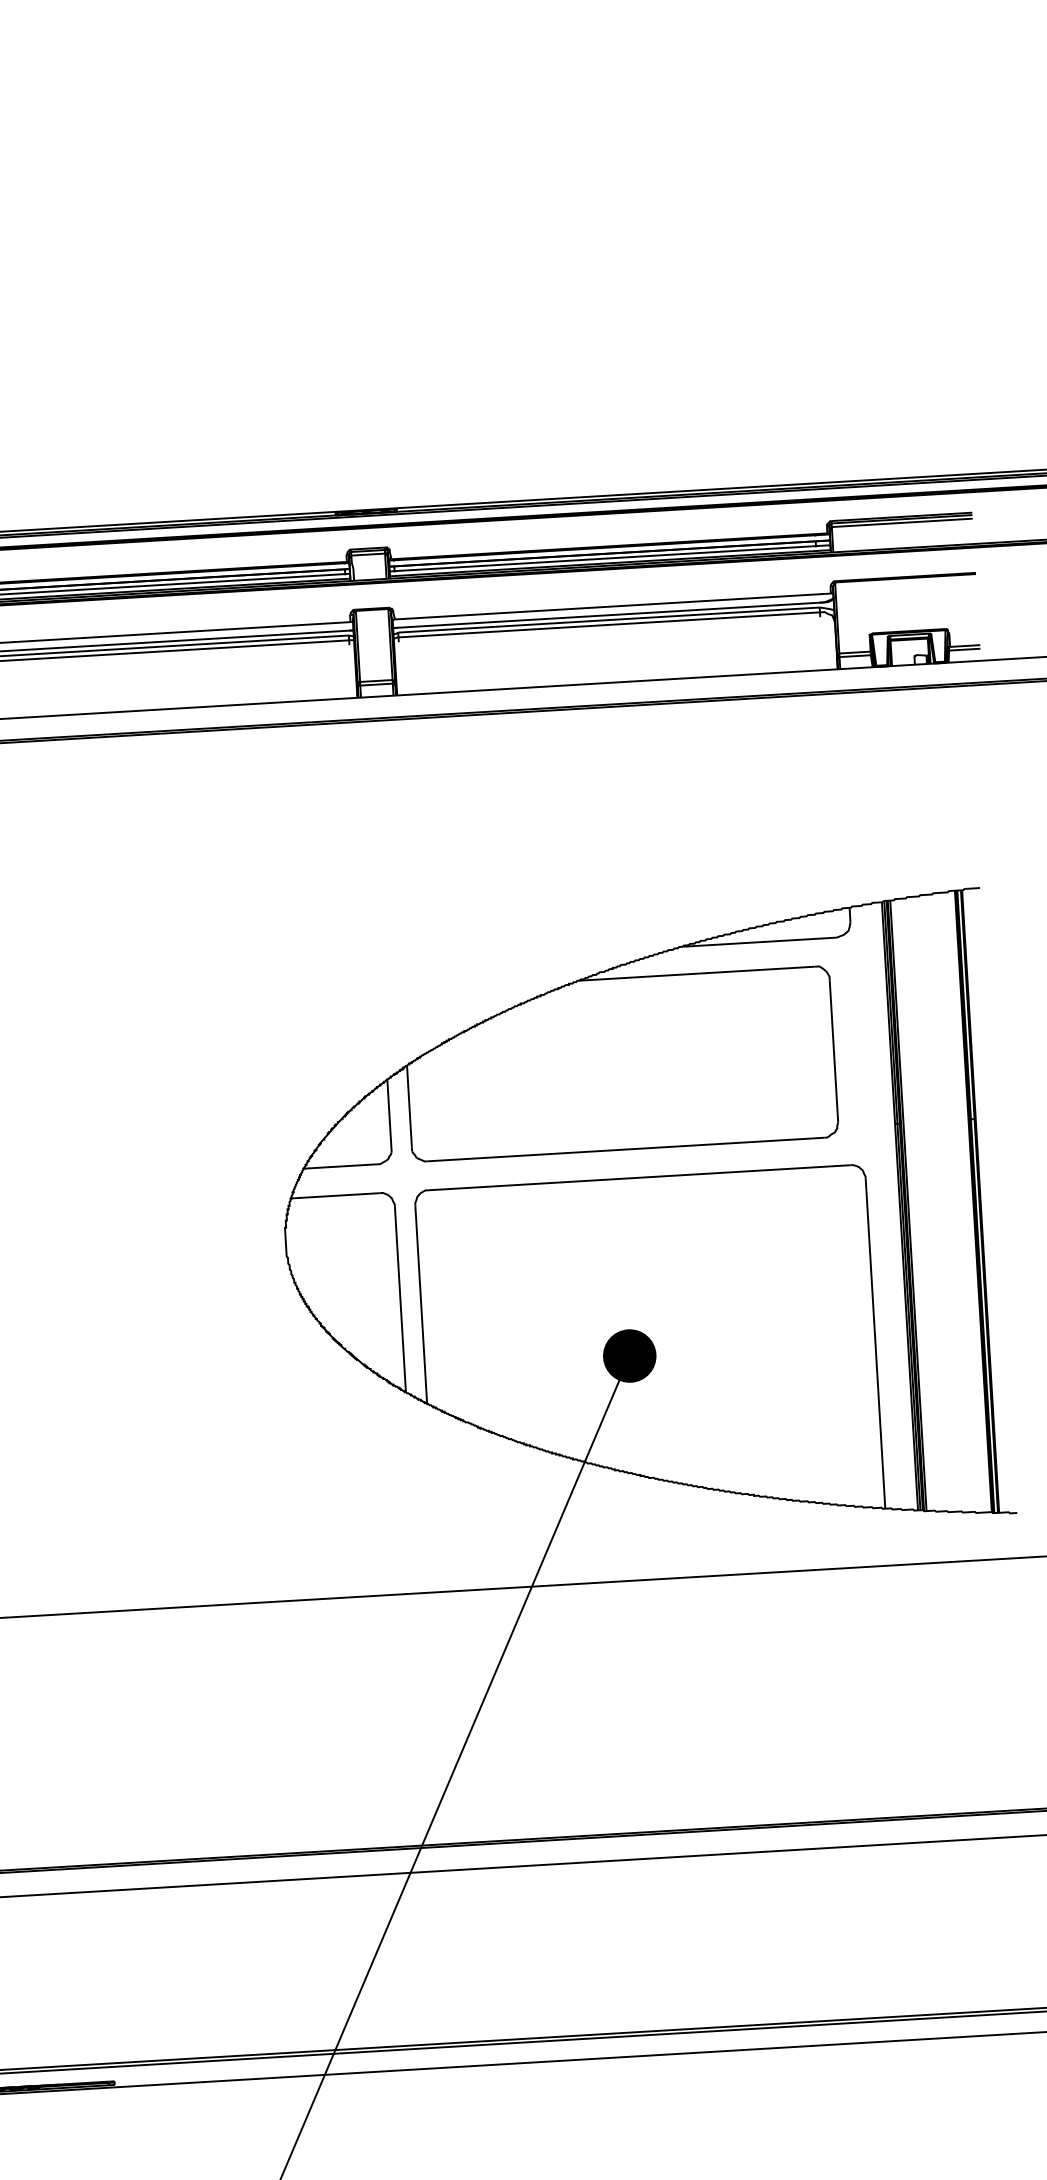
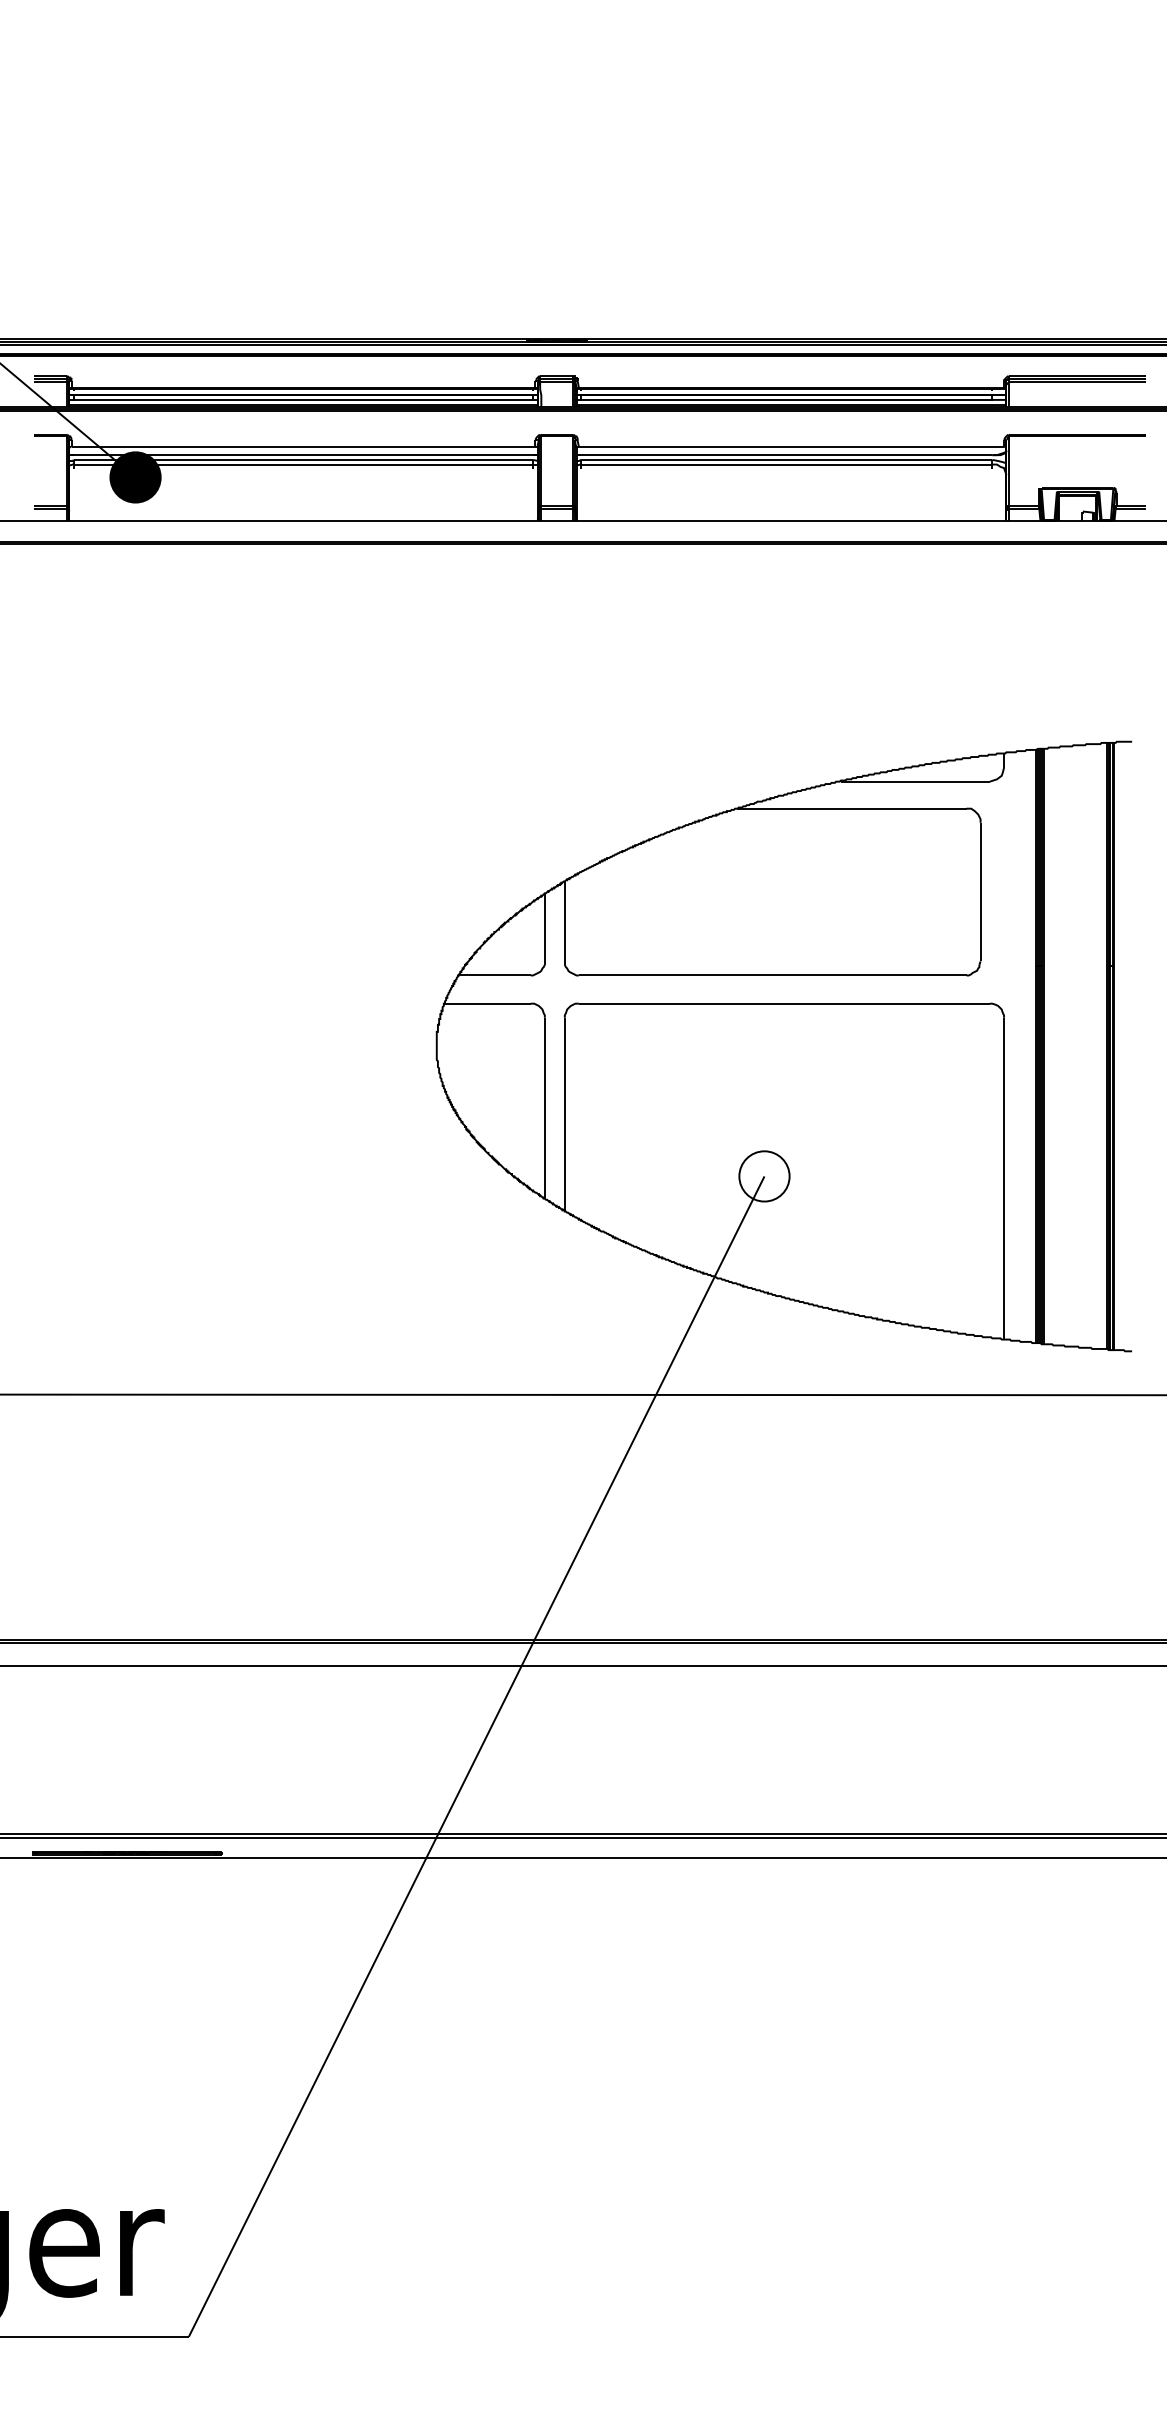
fill: (629, 1356) -> (764, 1176), removed

